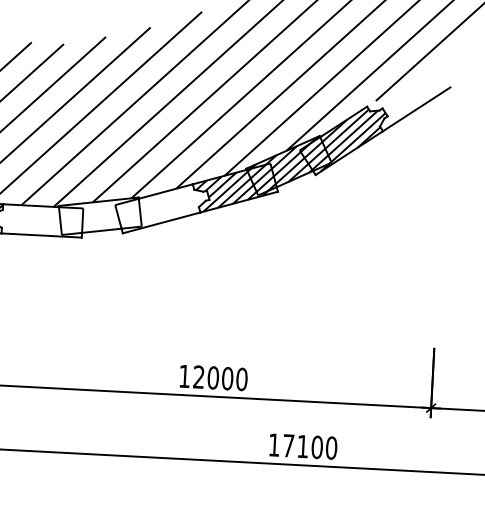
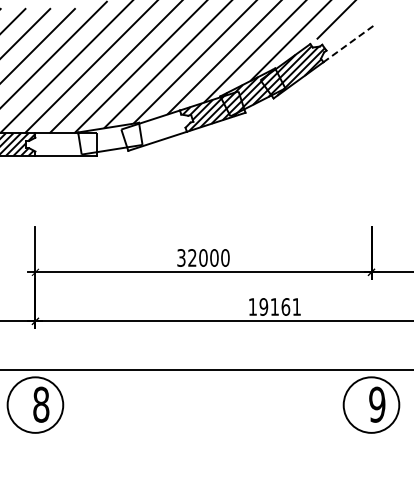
line: (416, 109) -> (348, 44), solid -> dashed
text: (184, 375) -> (181, 257), 12000 -> 32000
text: (310, 446) -> (280, 306), 17100 -> 19161

